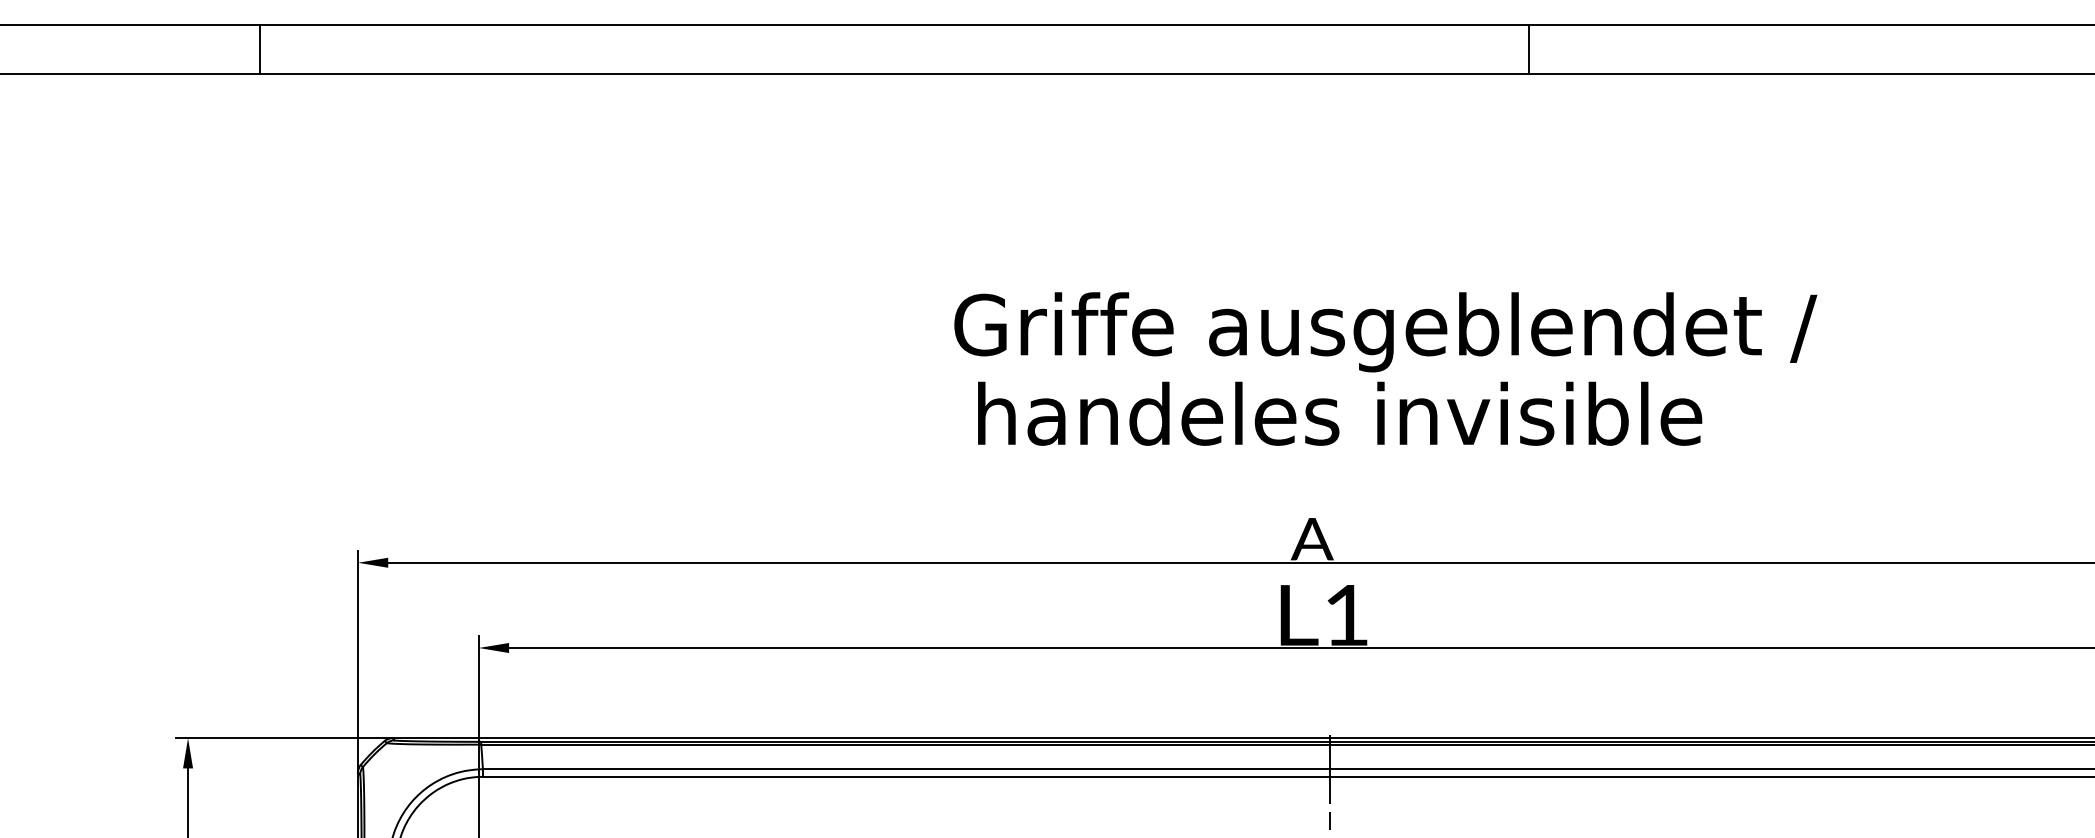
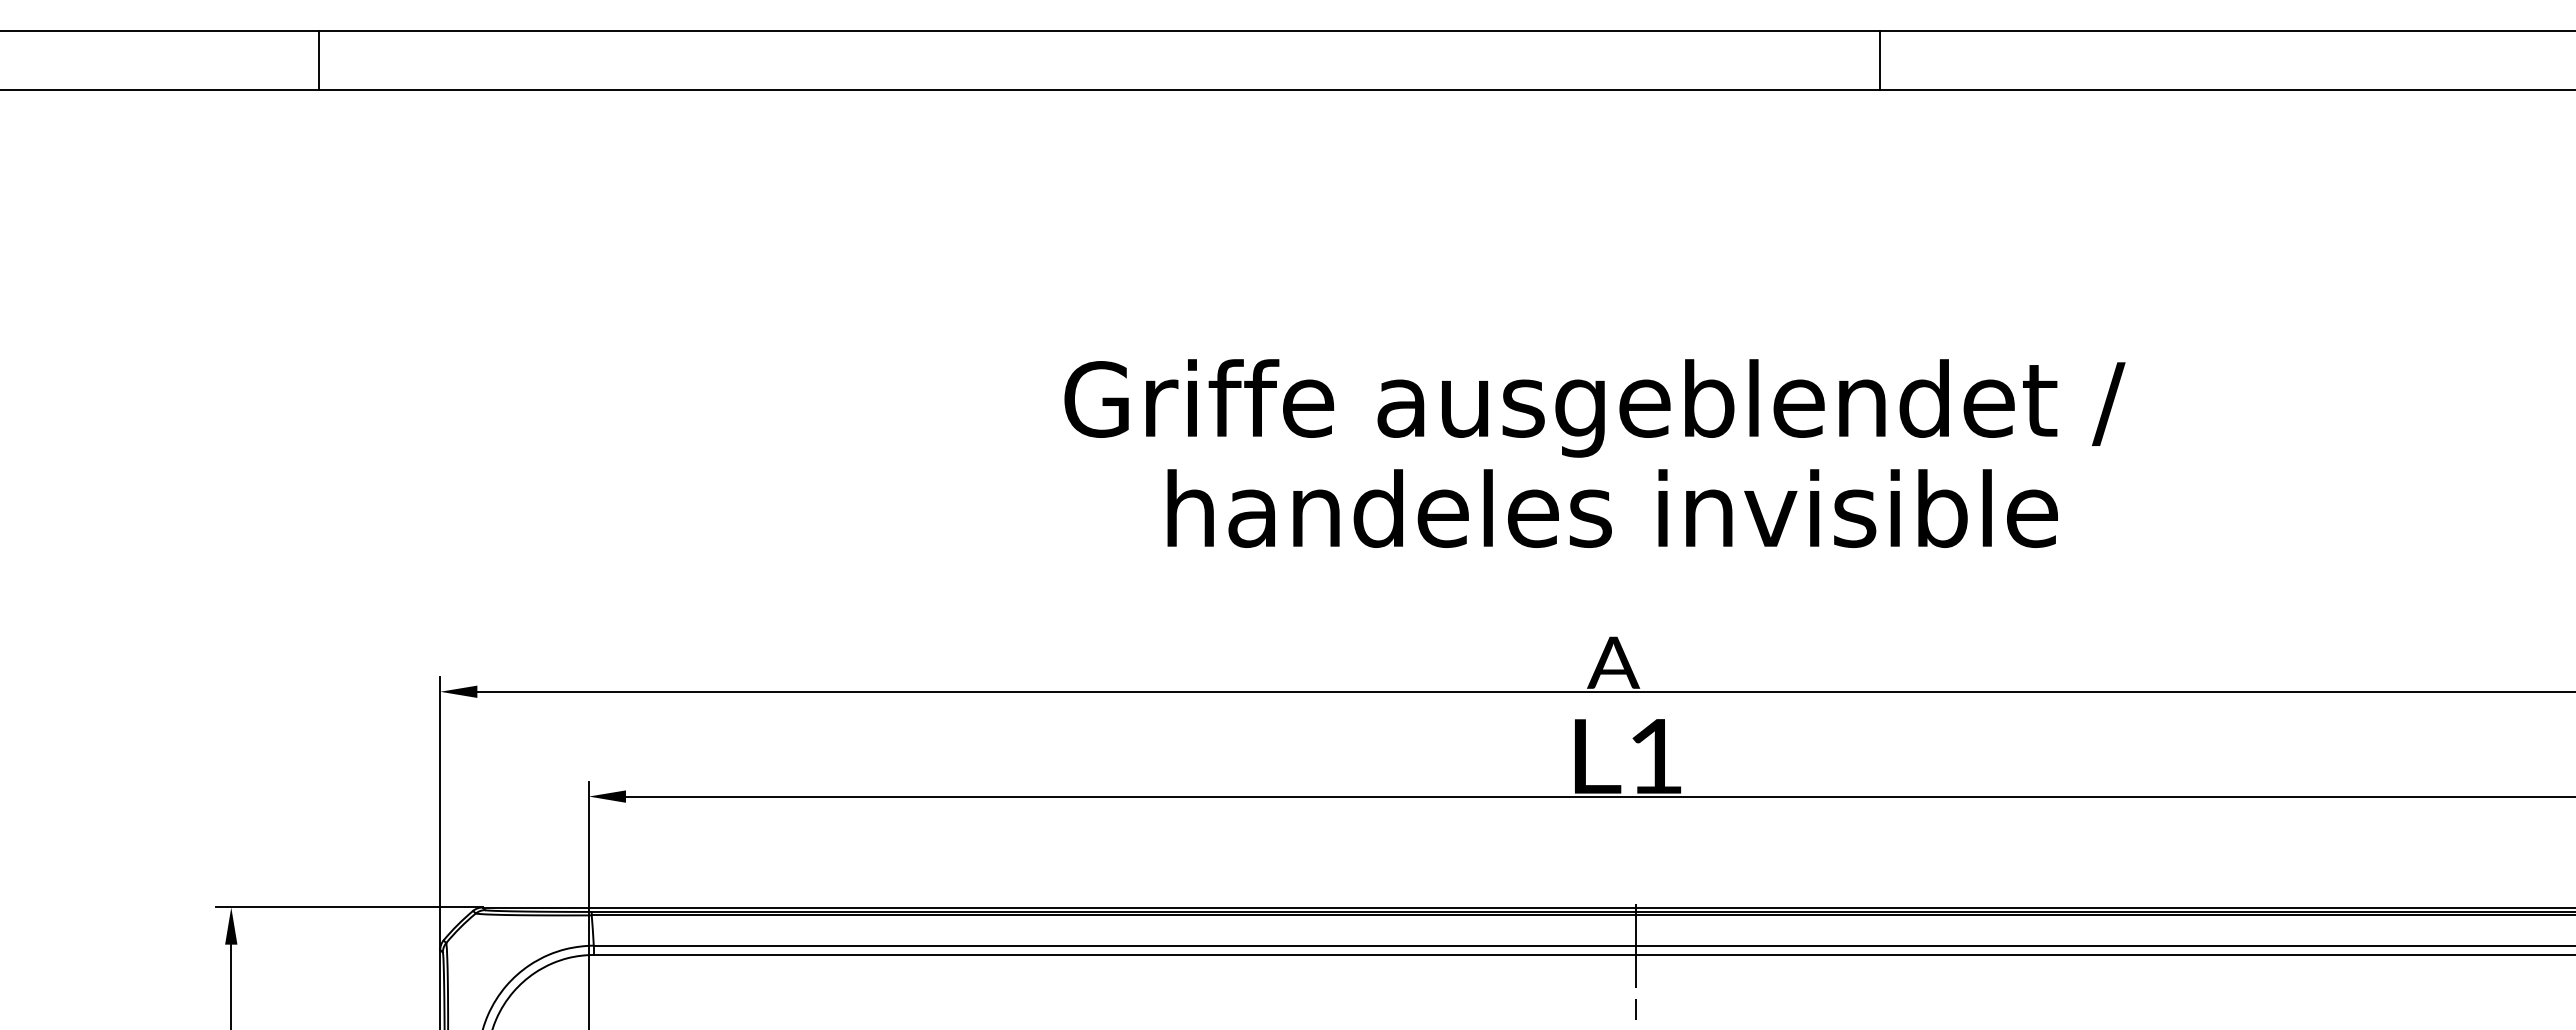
text: (1385, 332) -> (1594, 408), moved
text: (1339, 413) -> (1612, 508), moved

